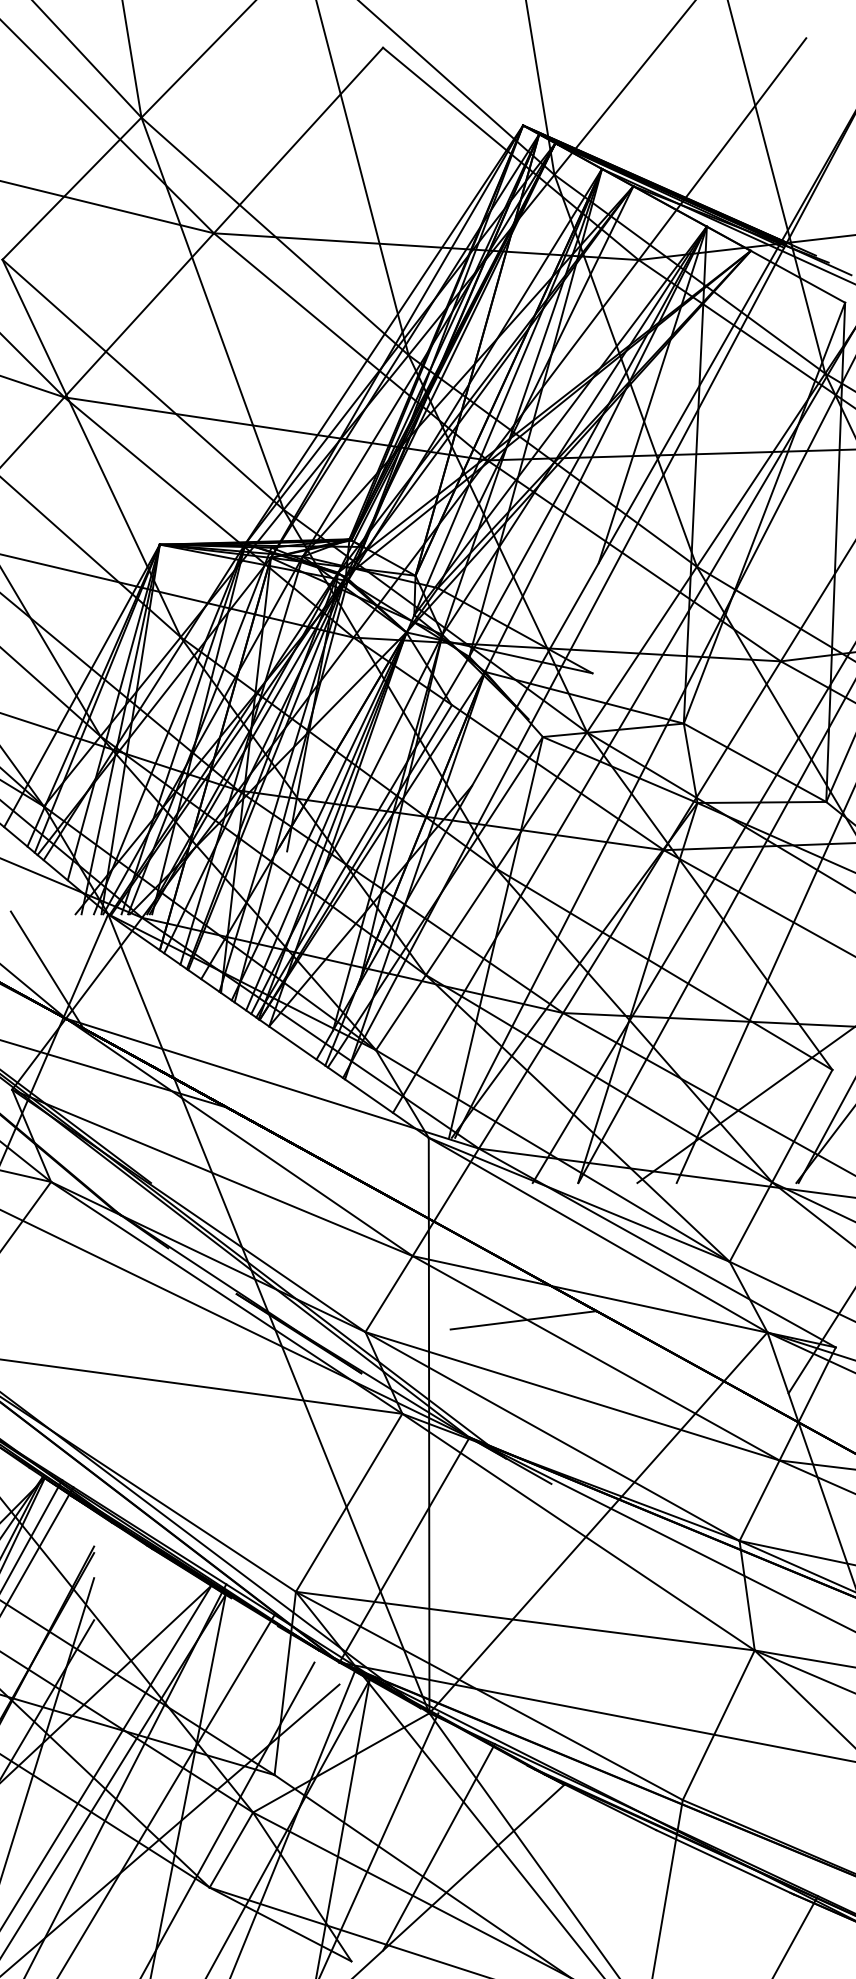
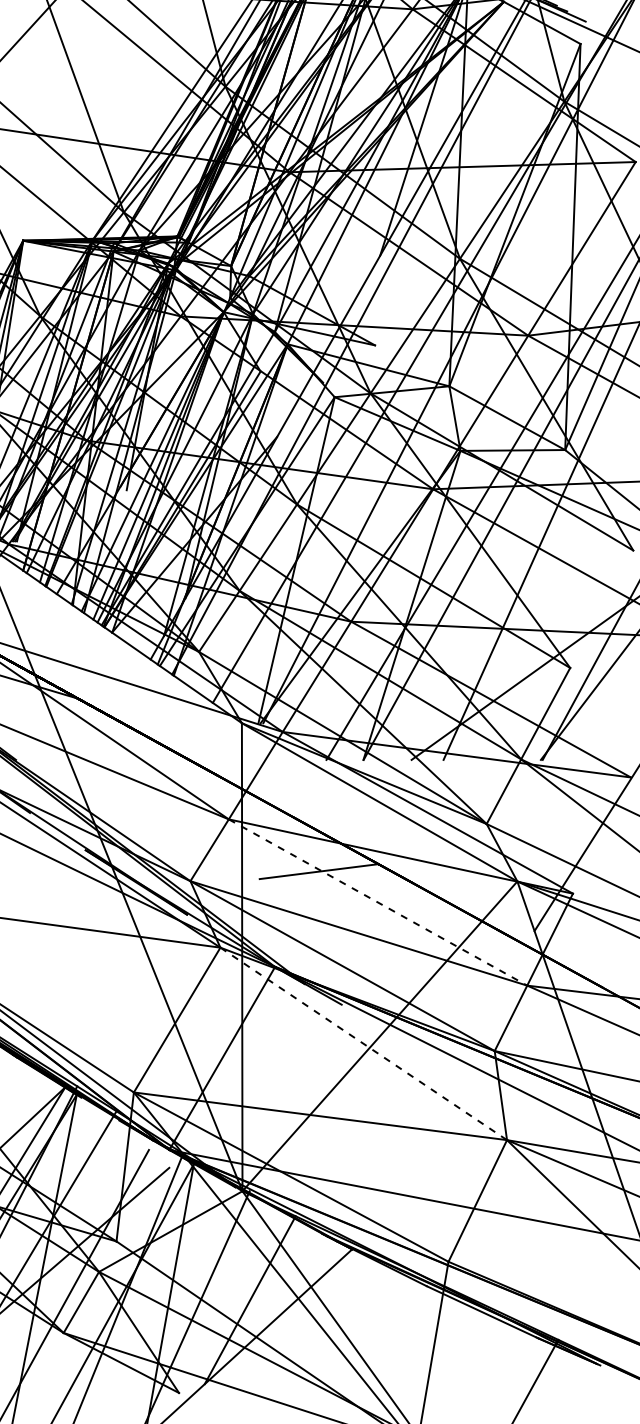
line: (596, 1358) -> (378, 902), solid -> dashed
line: (578, 1532) -> (363, 1044), solid -> dashed

